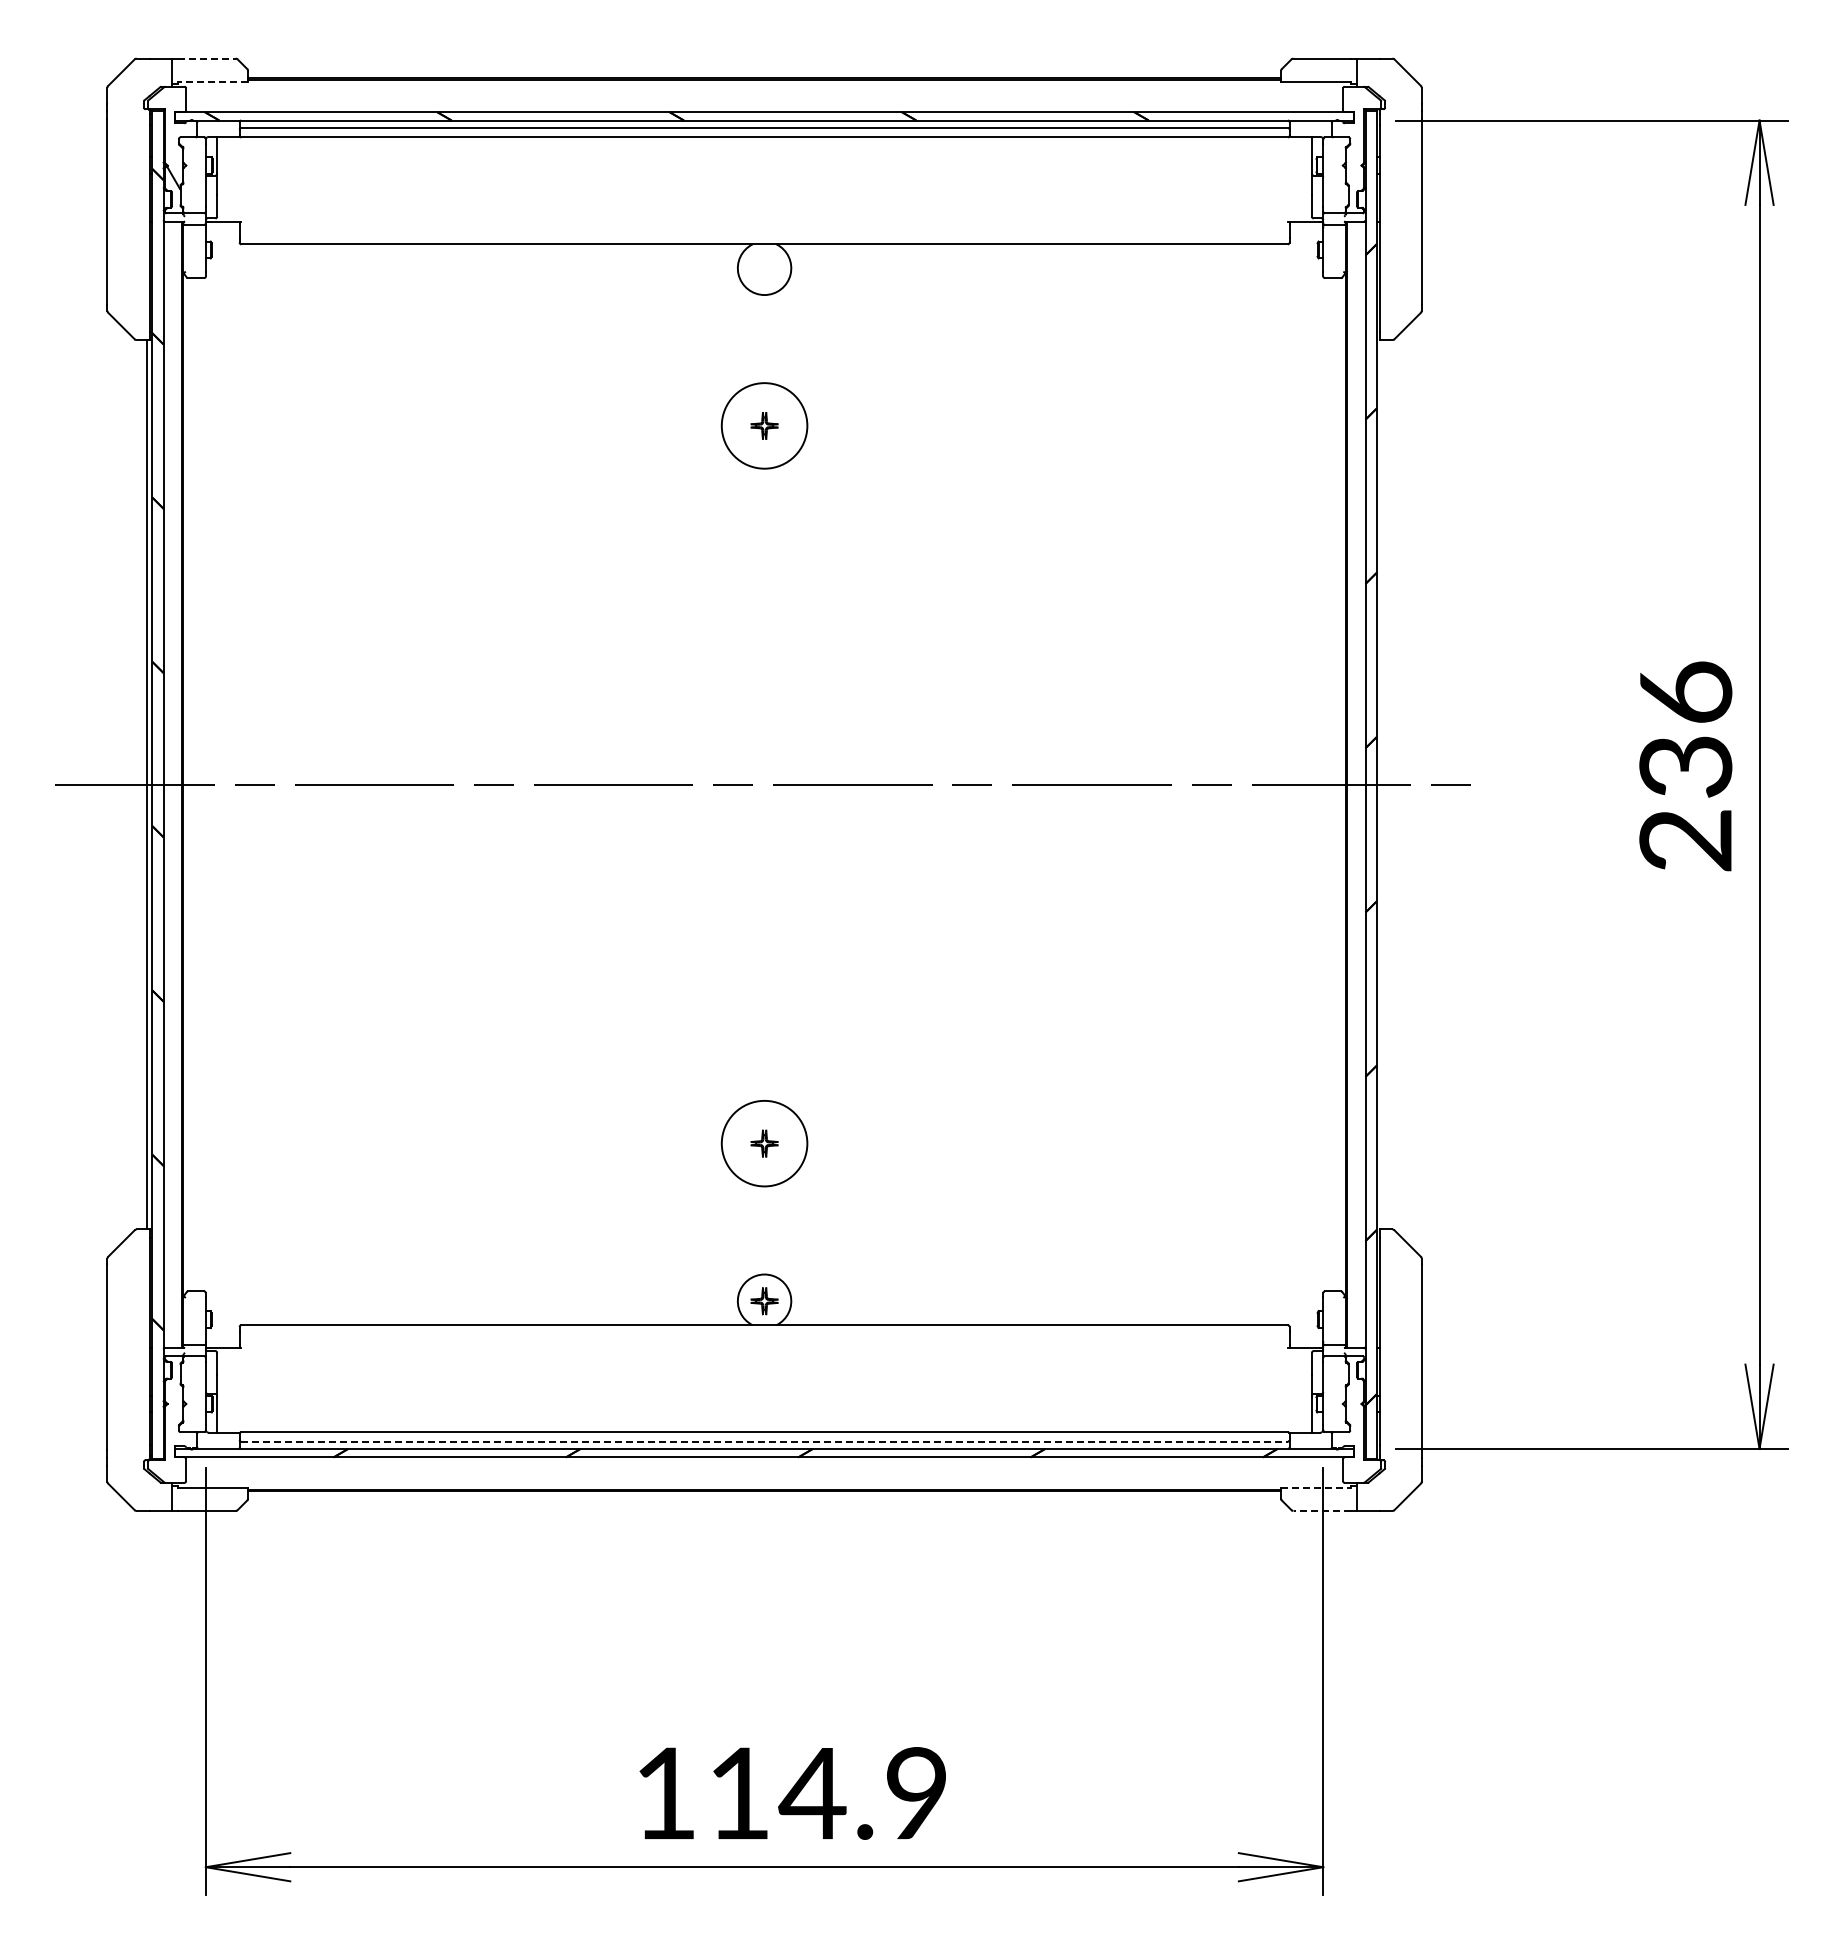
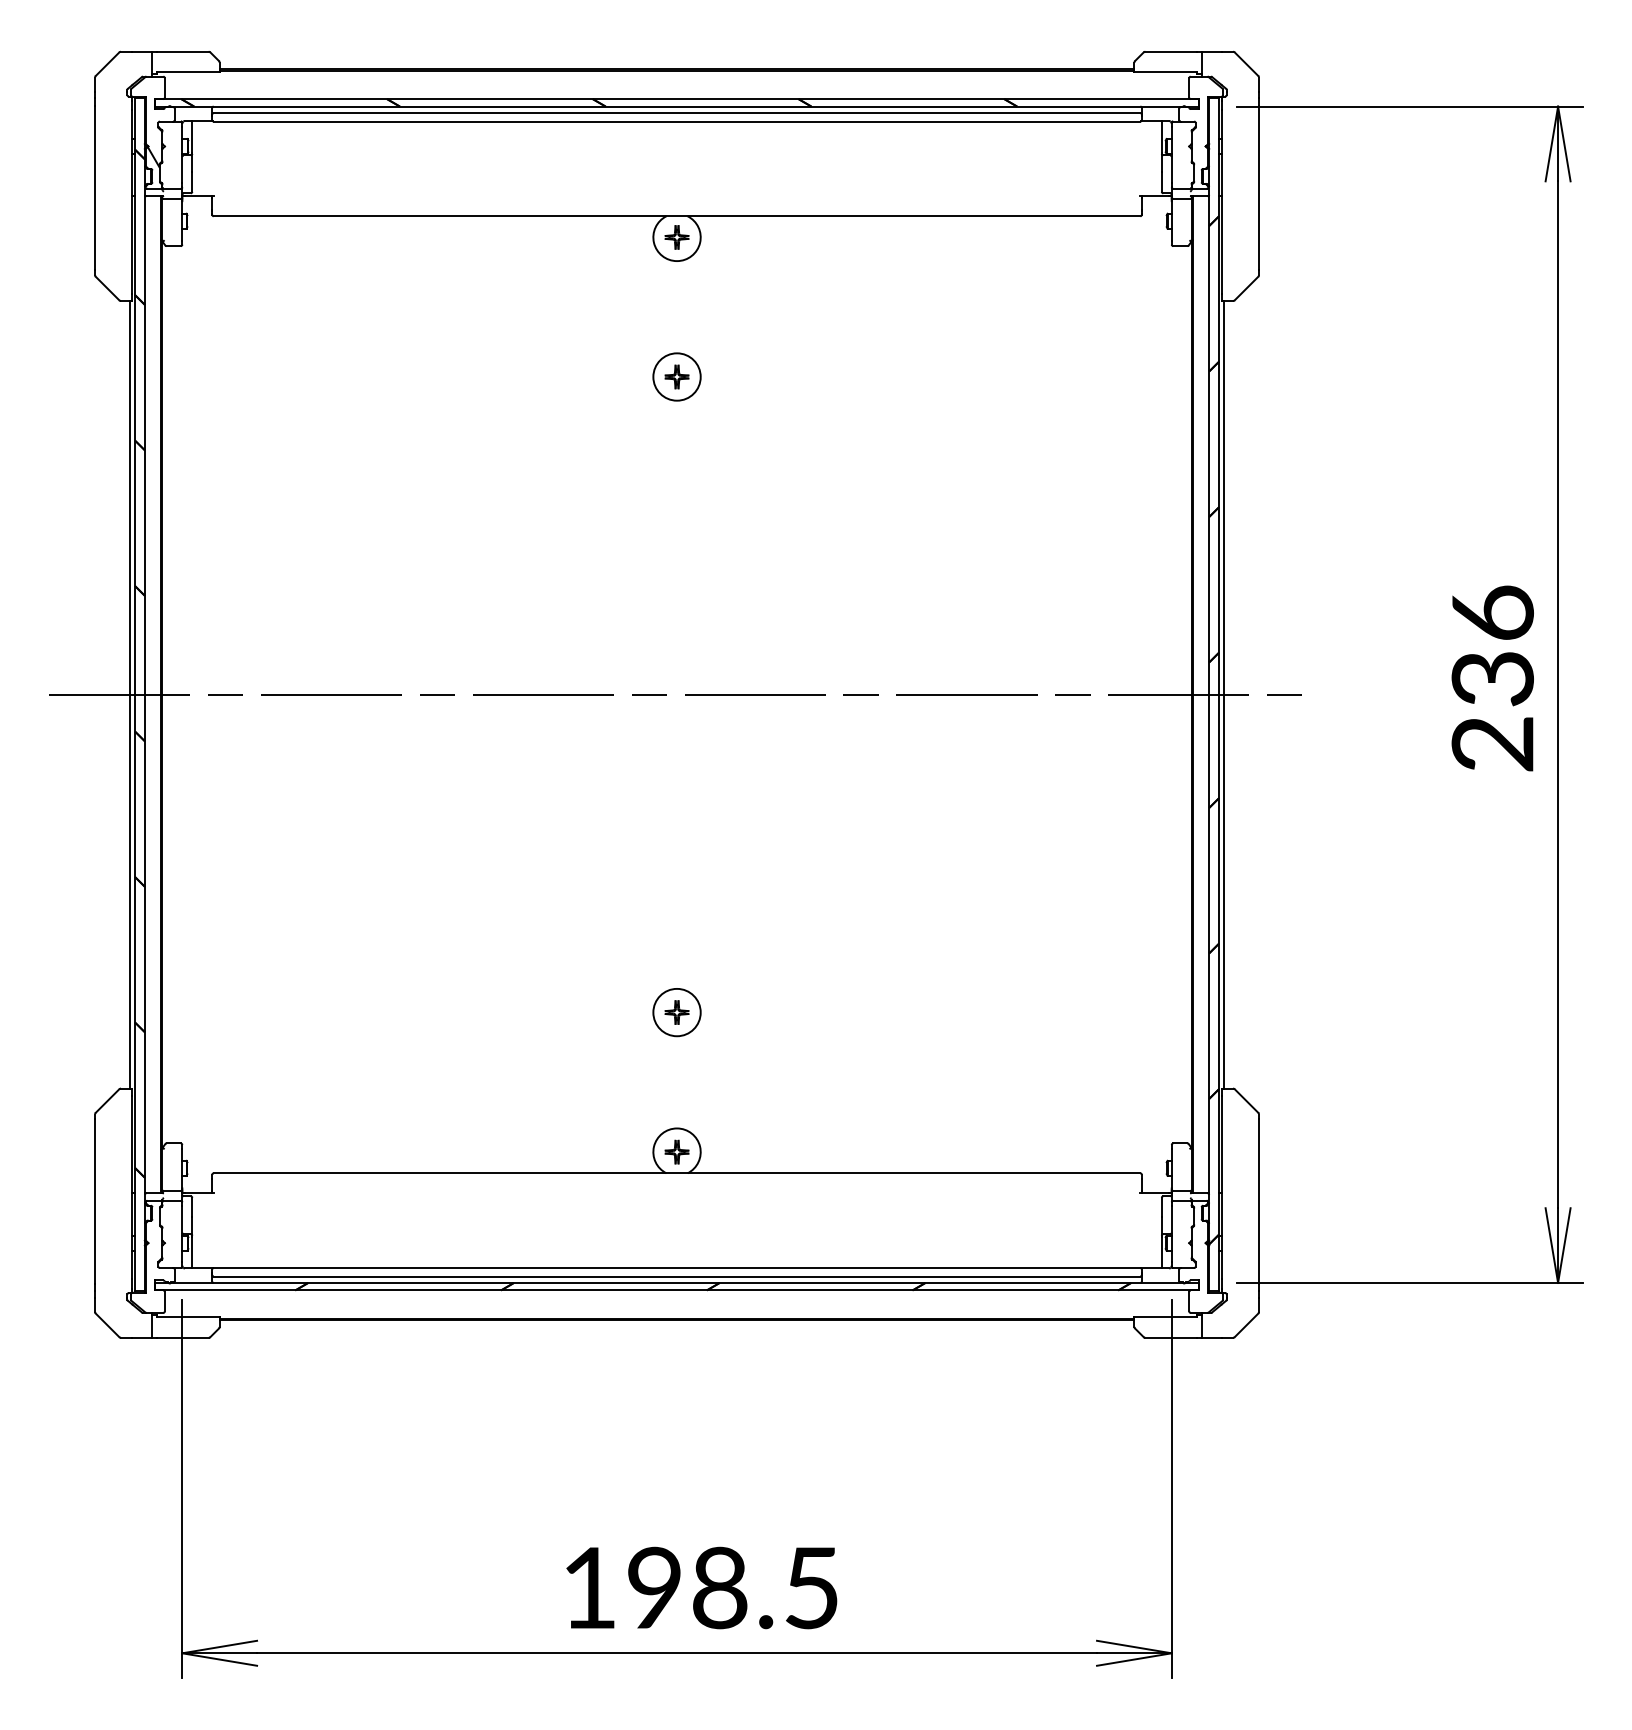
line: (206, 58) -> (182, 51), dashed -> solid
line: (212, 81) -> (188, 72), dashed -> solid
part: (764, 268) -> (676, 237), added
circle: (764, 425) -> (676, 376), size x0.62
line: (1382, 784) -> (1224, 694), added
circle: (764, 1143) -> (676, 1012), size x0.62
line: (765, 1441) -> (677, 1276), dashed -> solid
line: (1316, 1487) -> (1165, 1317), dashed -> solid
line: (1322, 1510) -> (1171, 1337), dashed -> solid
text: (827, 1793) -> (732, 1588), 114.9 -> 198.5

